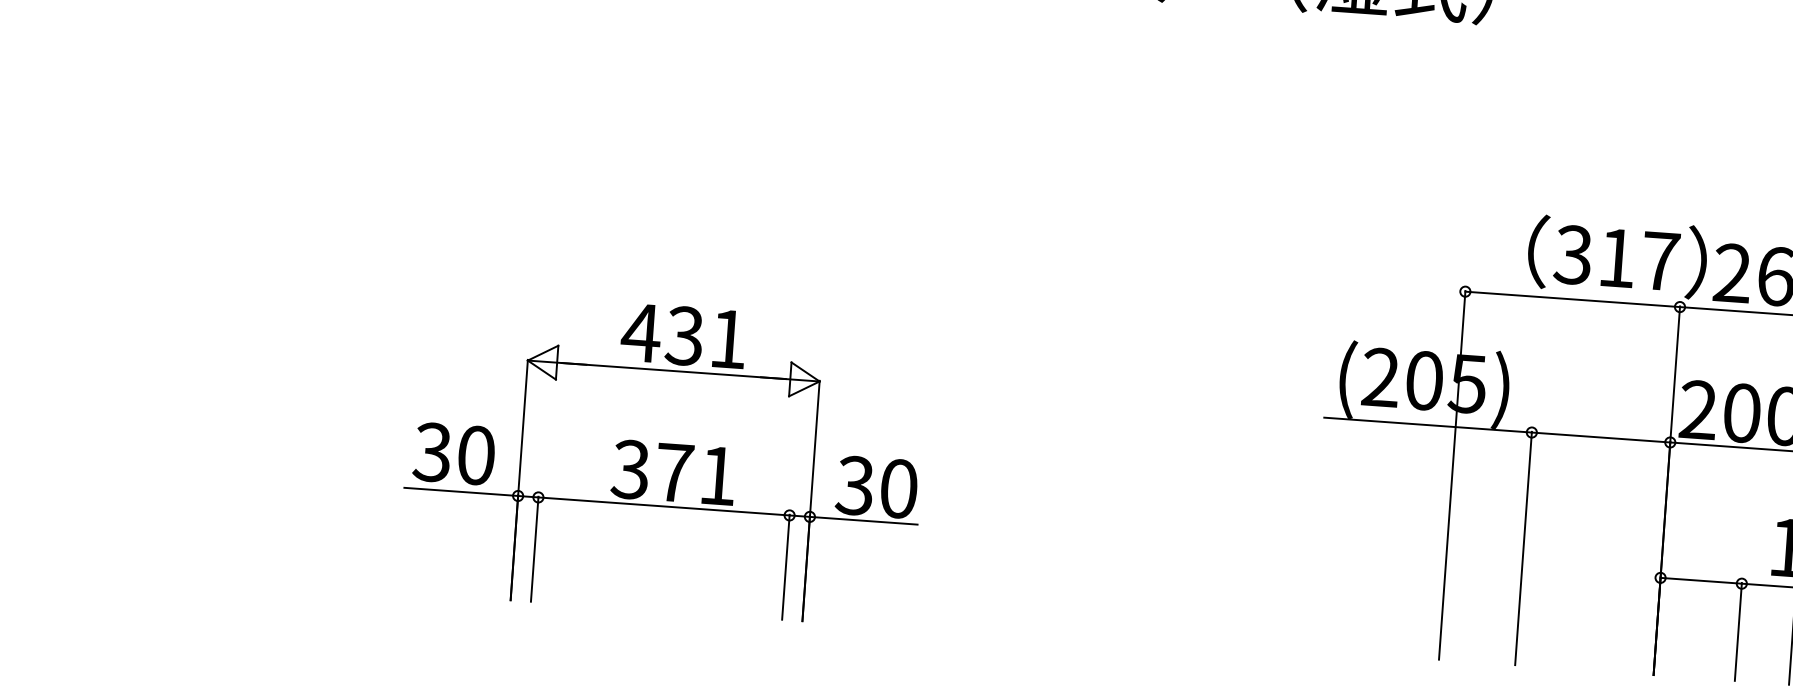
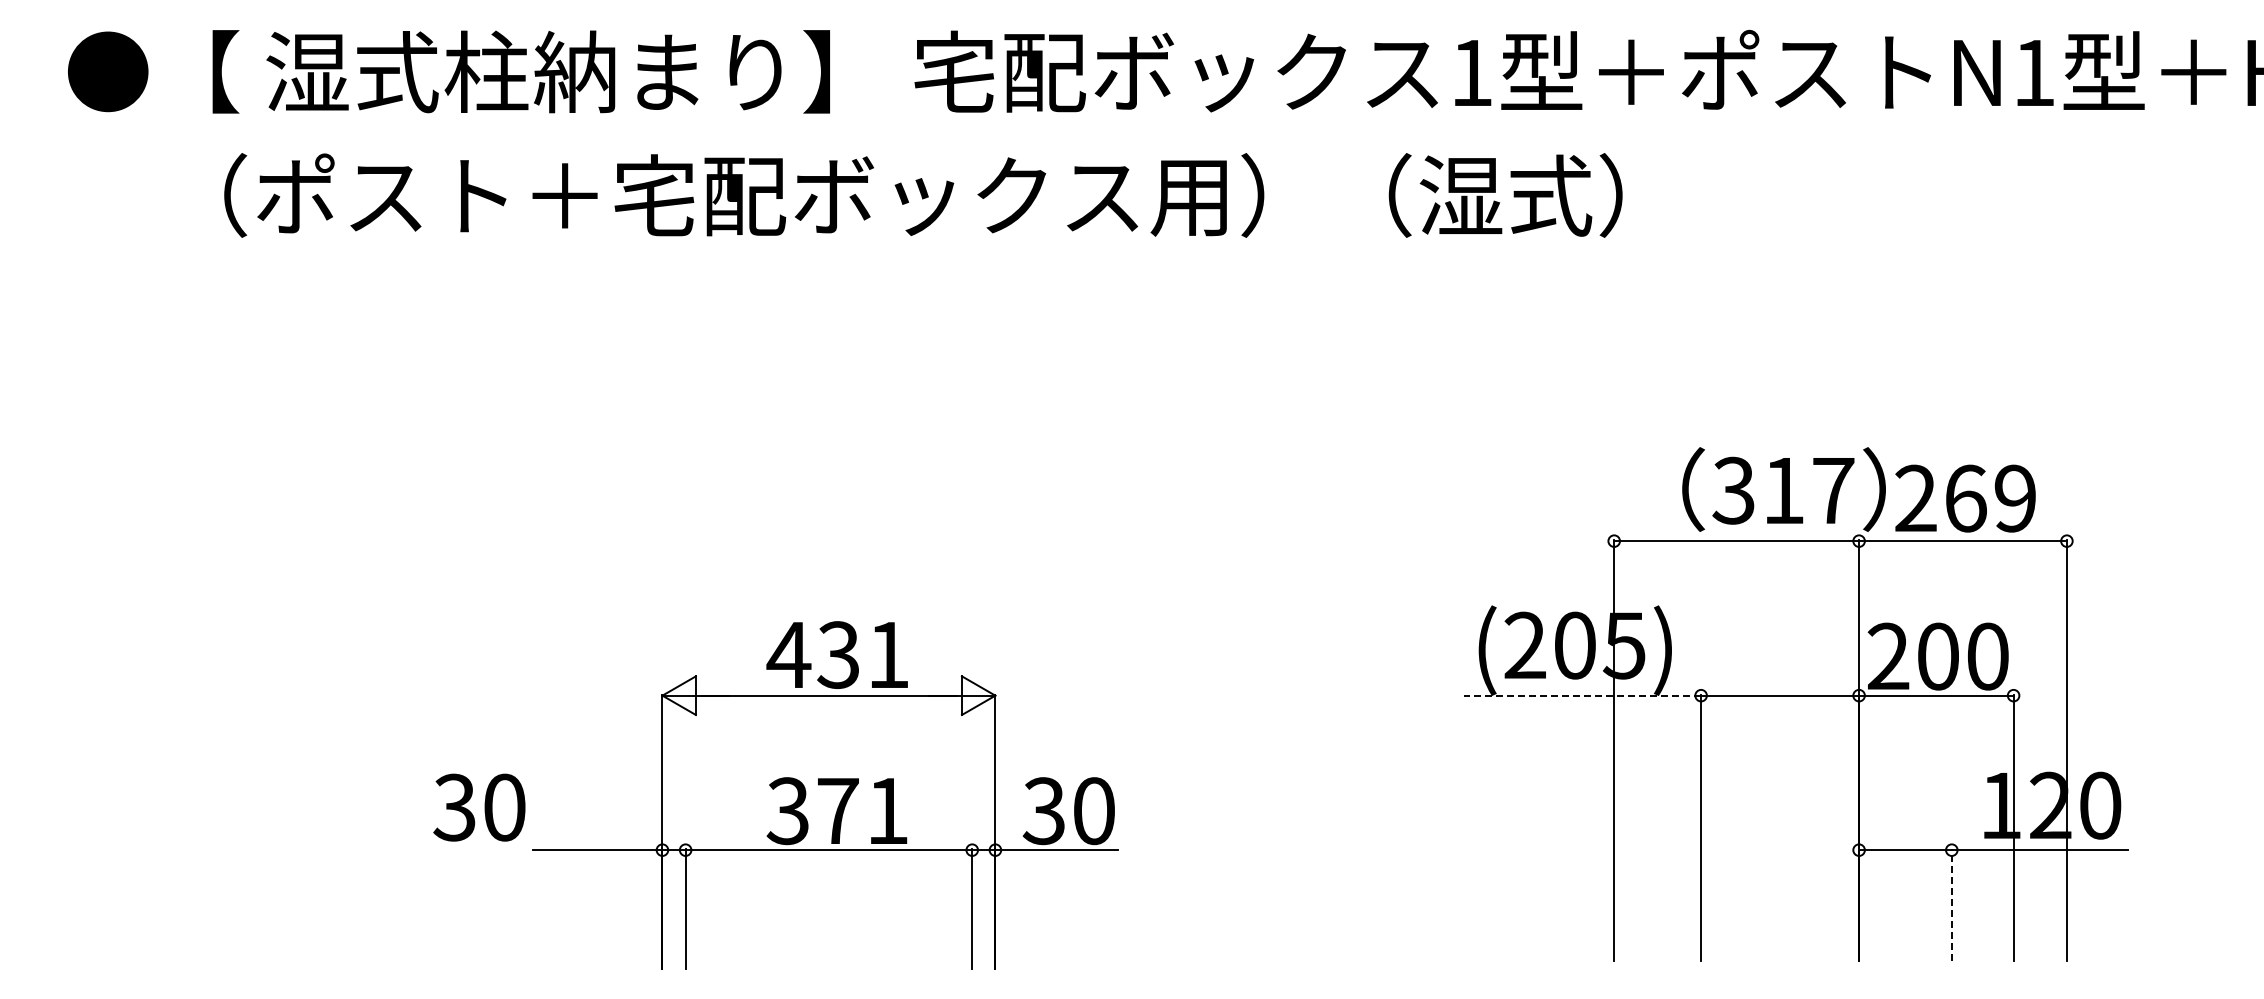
line: (1427, 424) -> (1582, 695), solid -> dashed
part: (664, 458) -> (825, 795), moved
line: (1738, 632) -> (1951, 905), solid -> dashed

